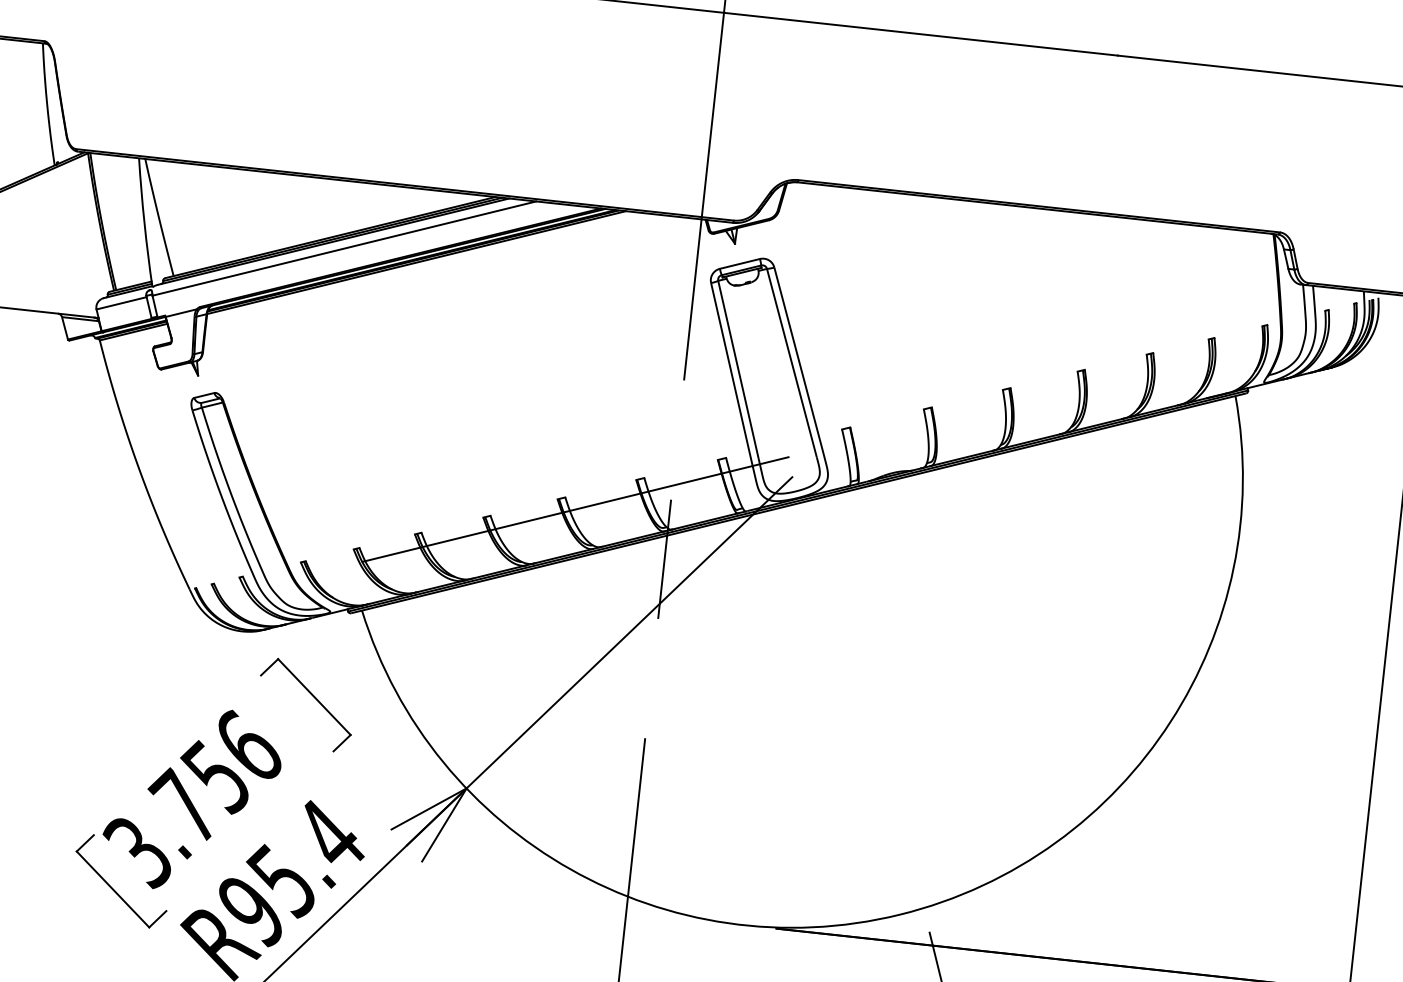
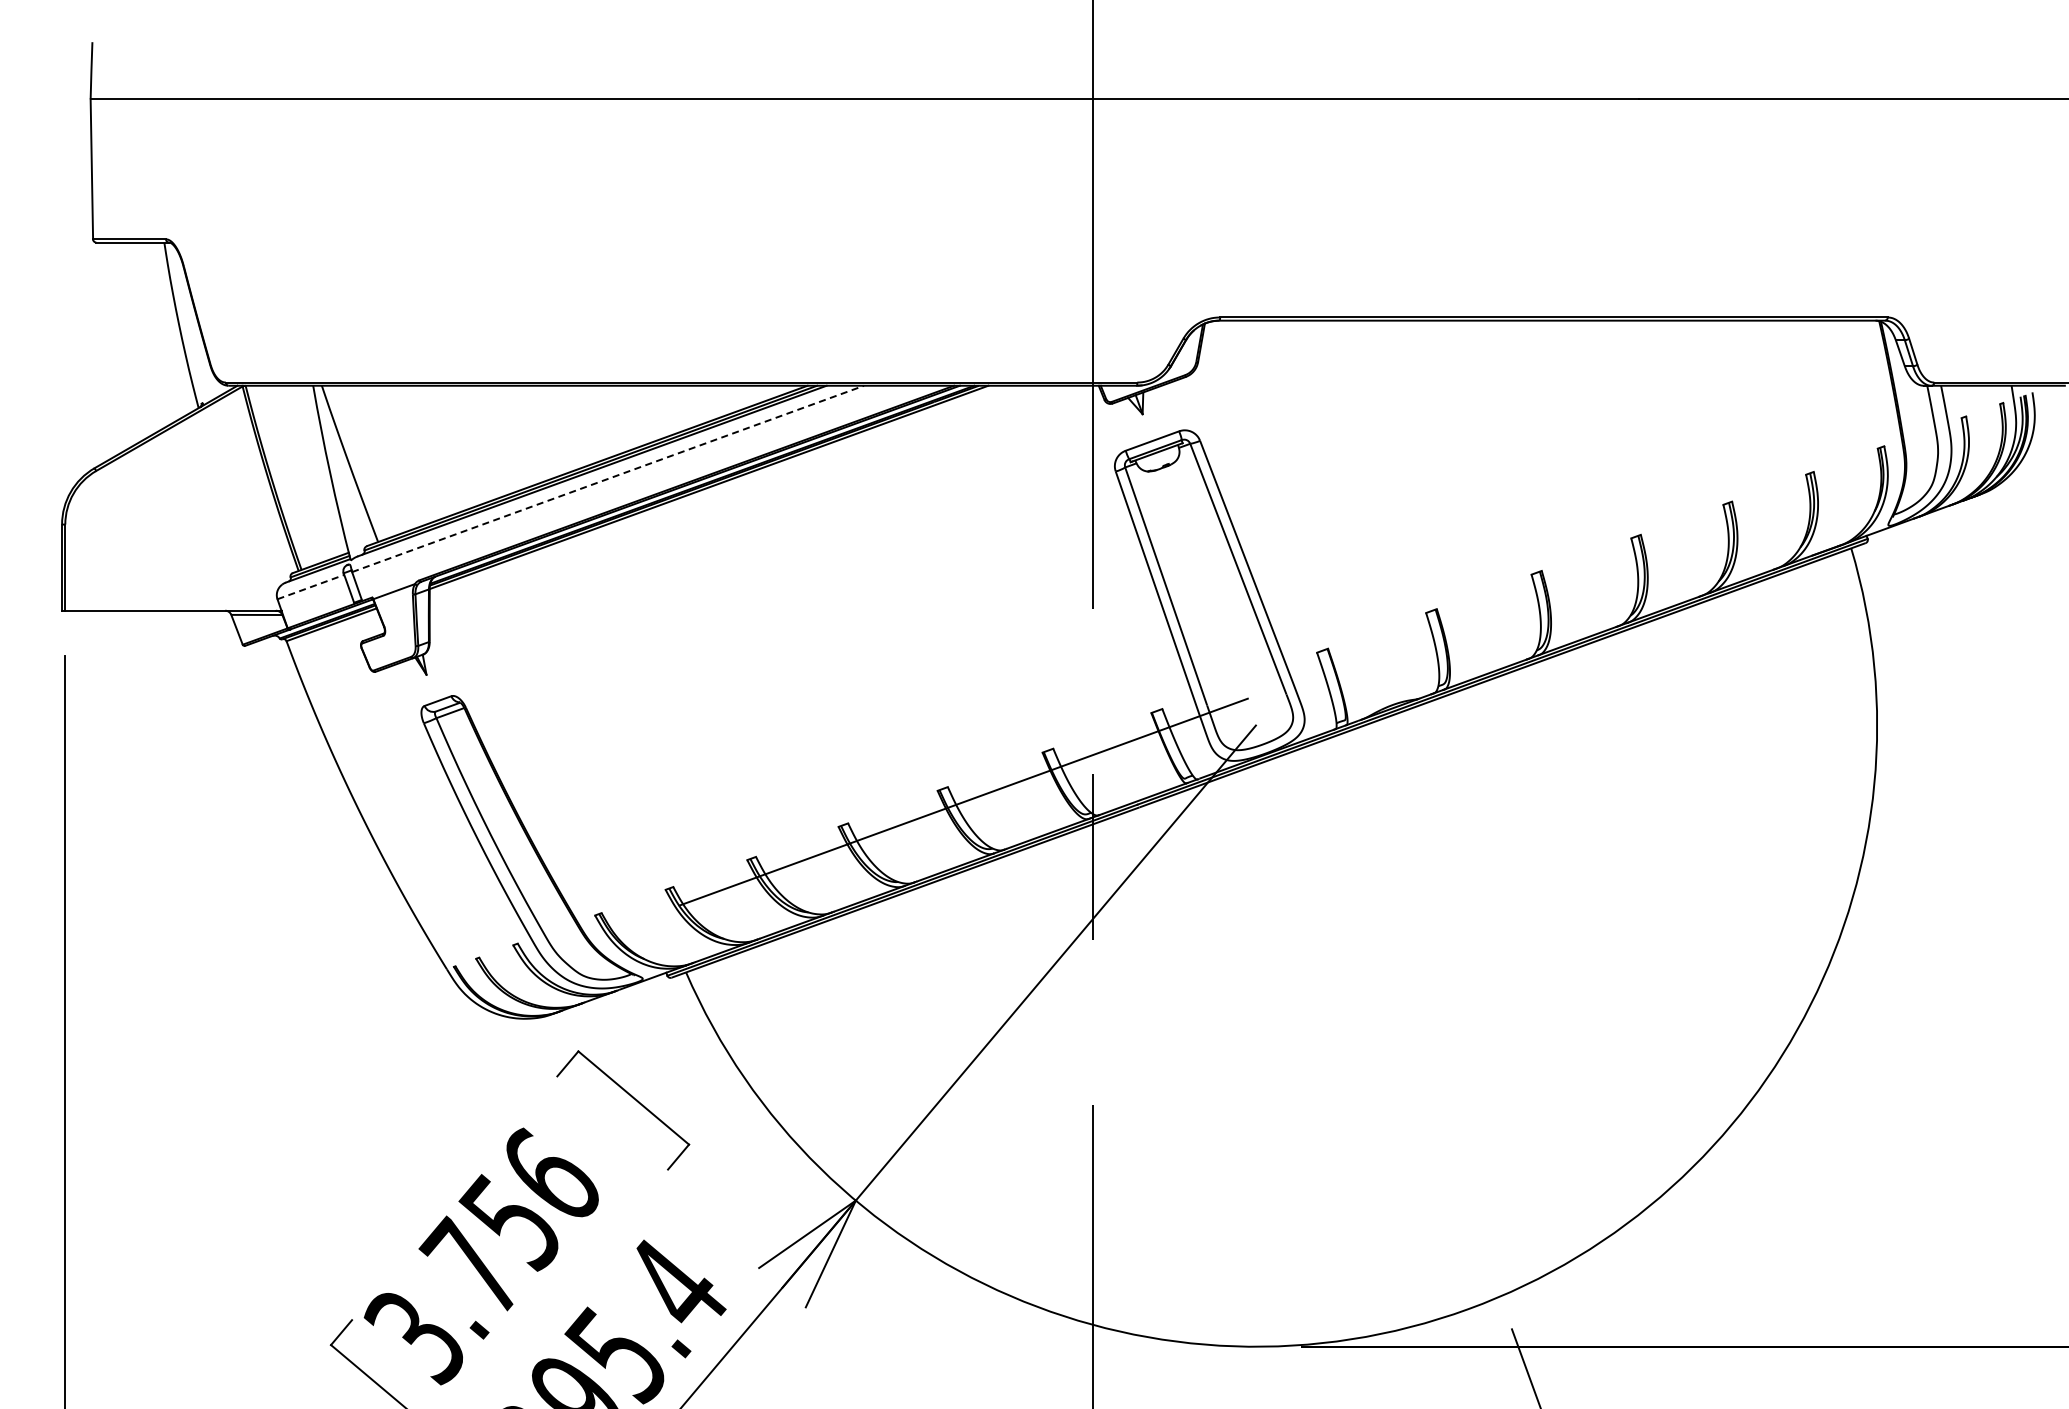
line: (344, 248) -> (608, 478), solid -> dashed
line: (121, 303) -> (310, 587), solid -> dashed

